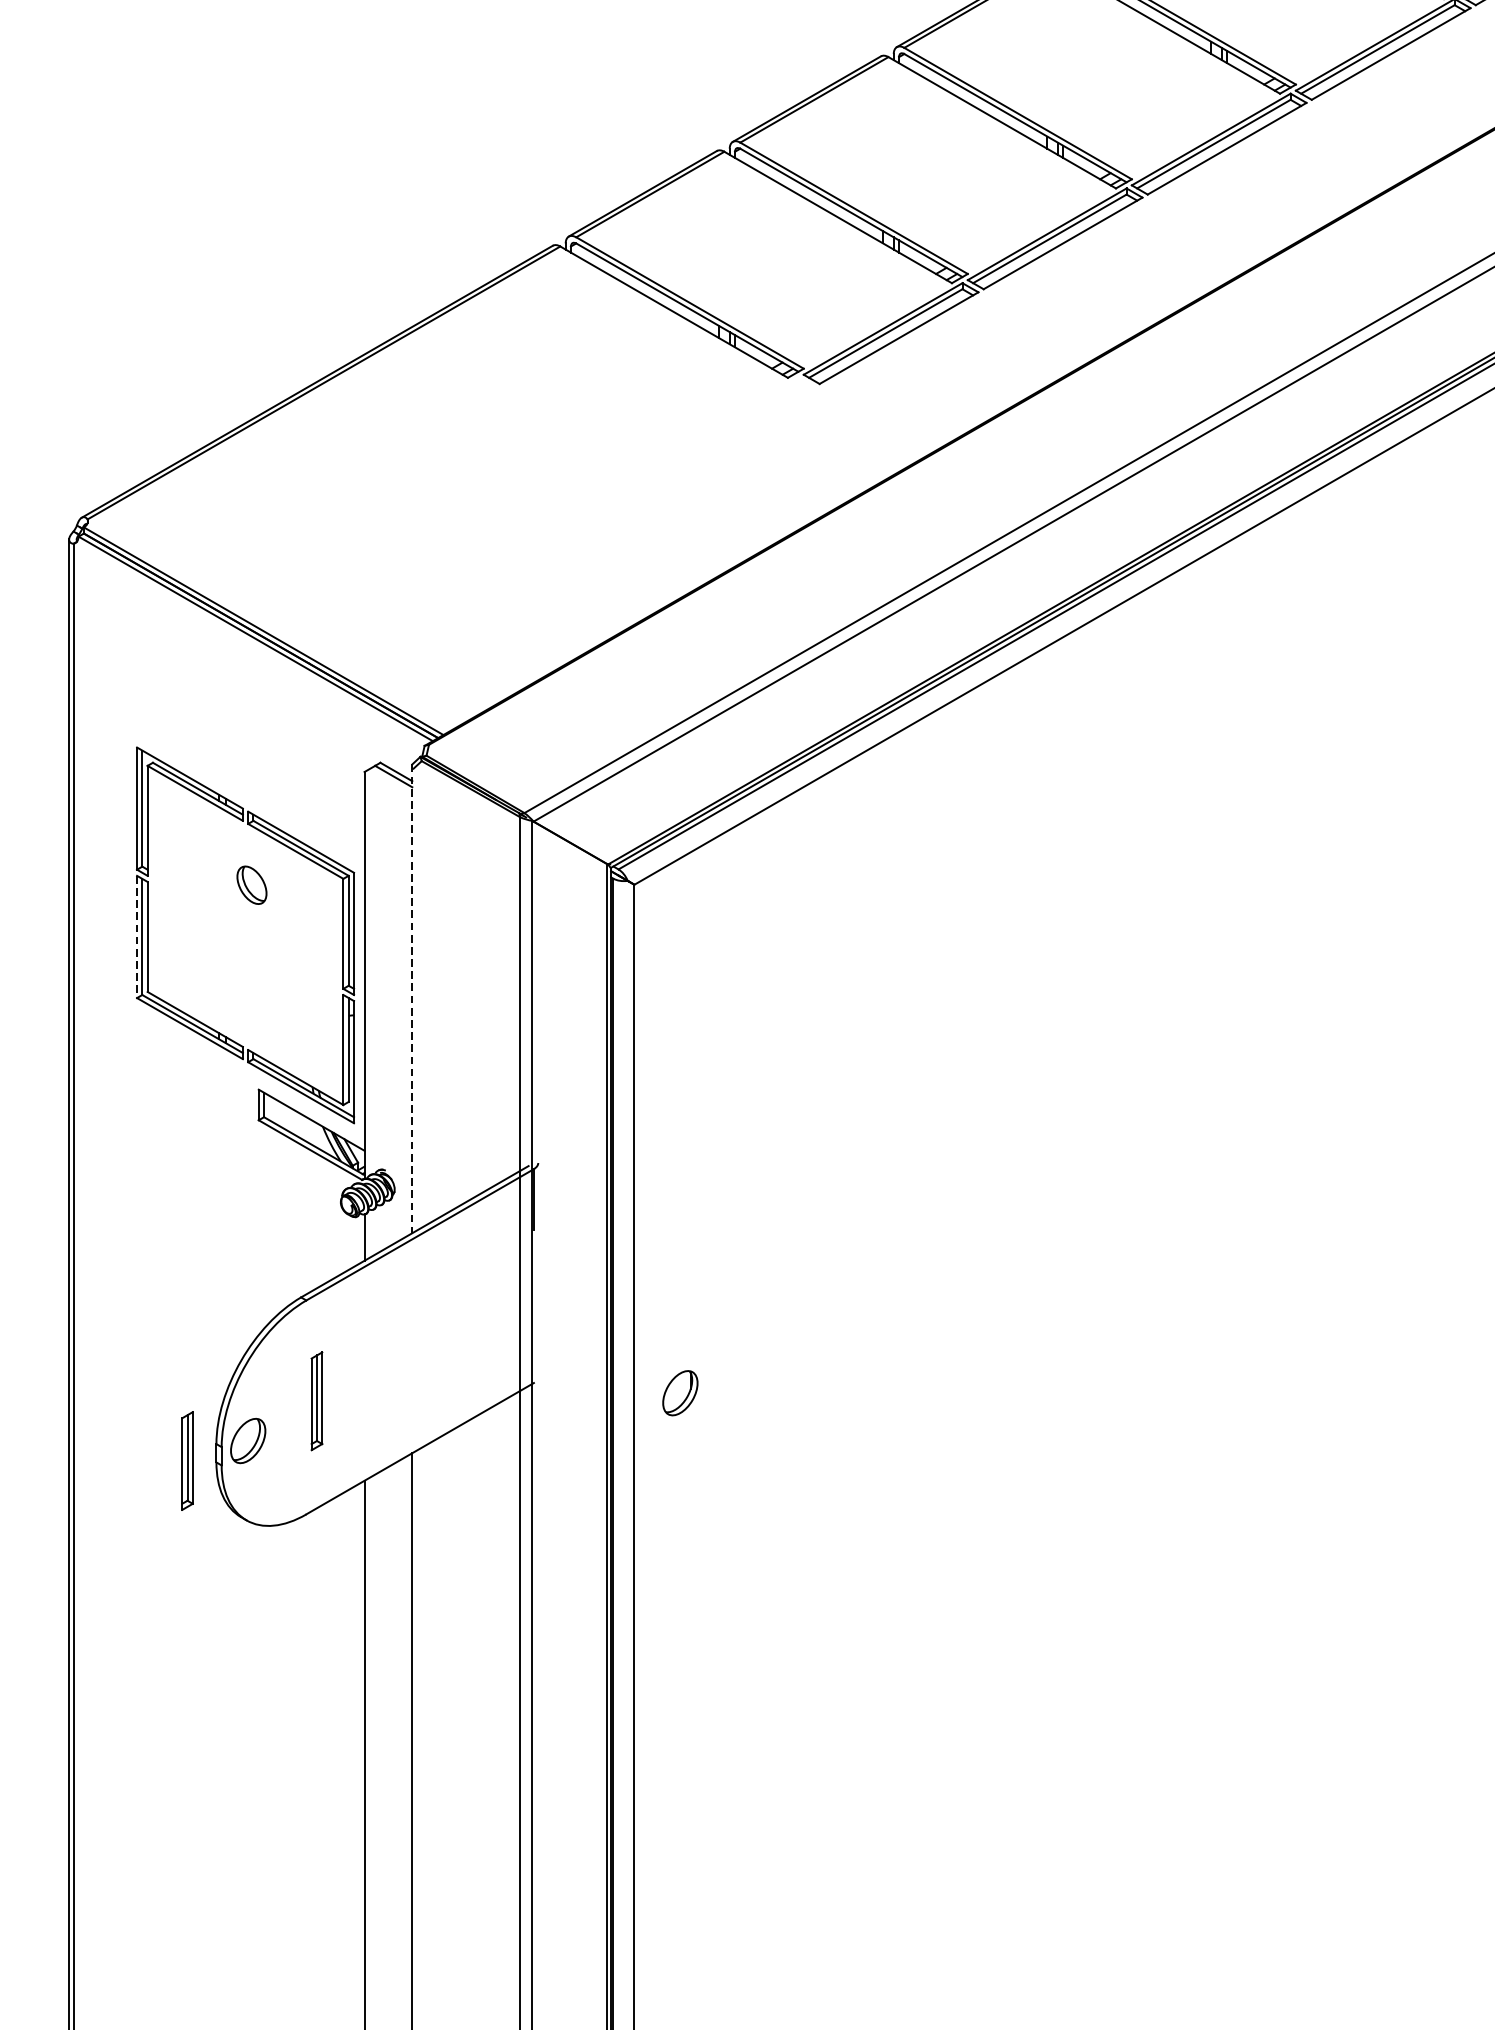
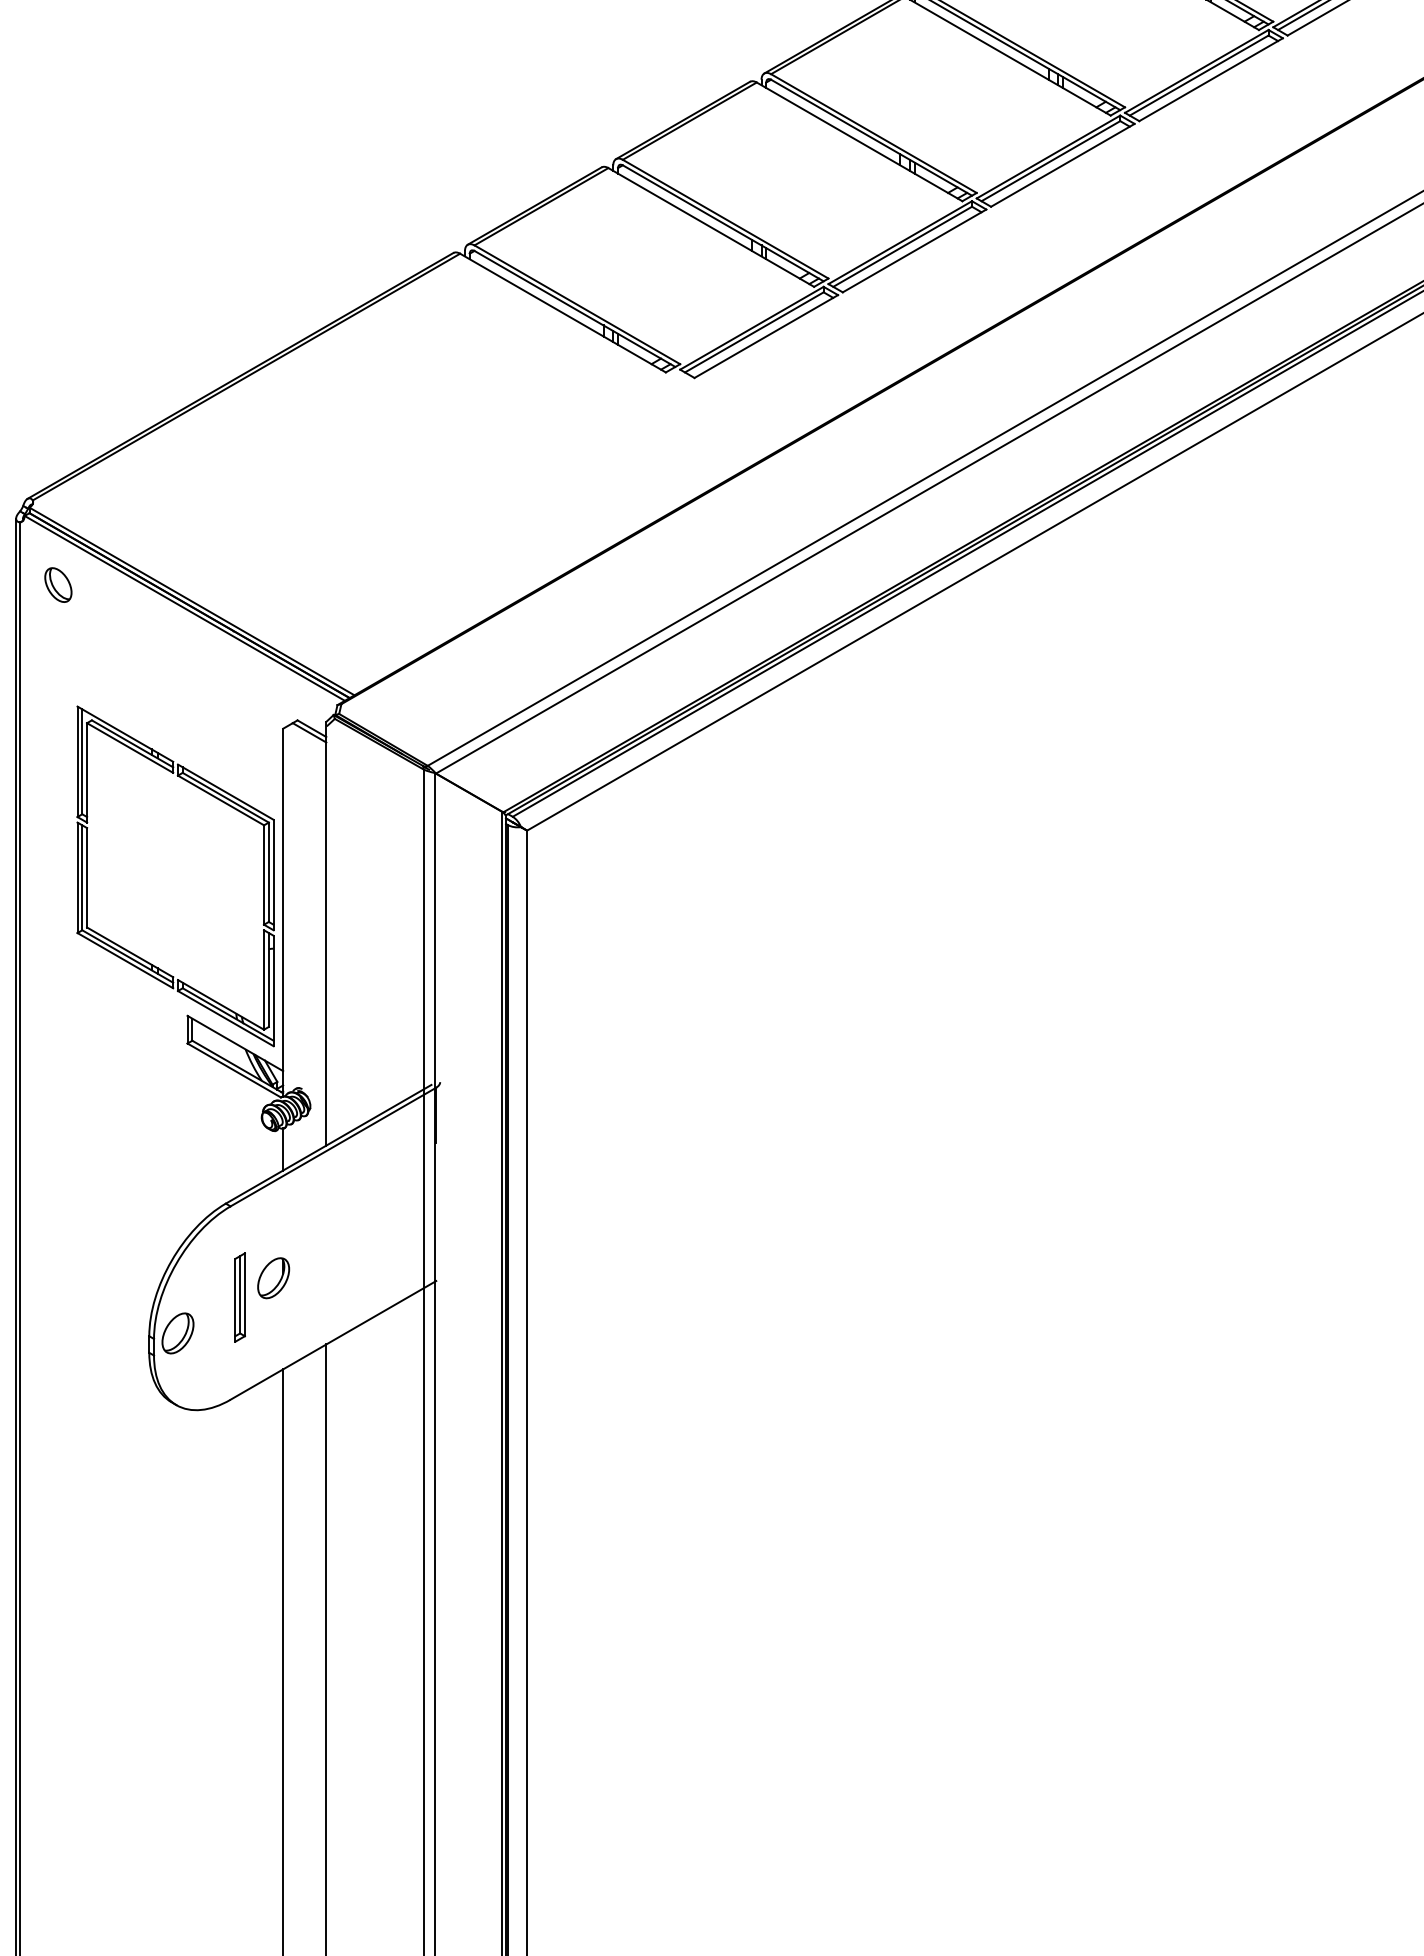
part: (252, 884) -> (58, 584), moved
line: (137, 937) -> (77, 878), dashed -> solid
line: (412, 998) -> (326, 933), dashed -> solid
part: (680, 1393) -> (273, 1278), moved
part: (186, 1460) -> (122, 1351), removed

